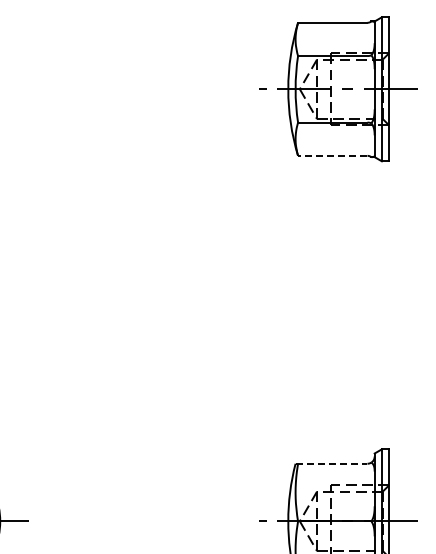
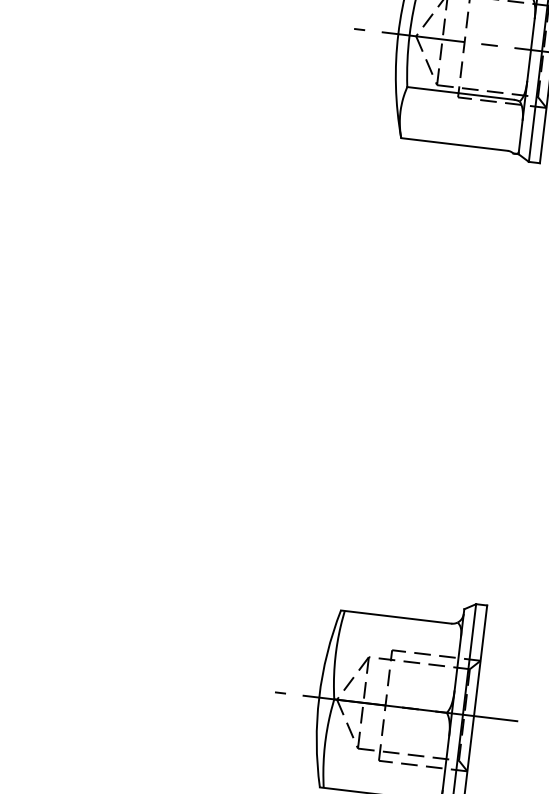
line: (332, 155) -> (454, 143), dashed -> solid
line: (331, 463) -> (396, 616), dashed -> solid

